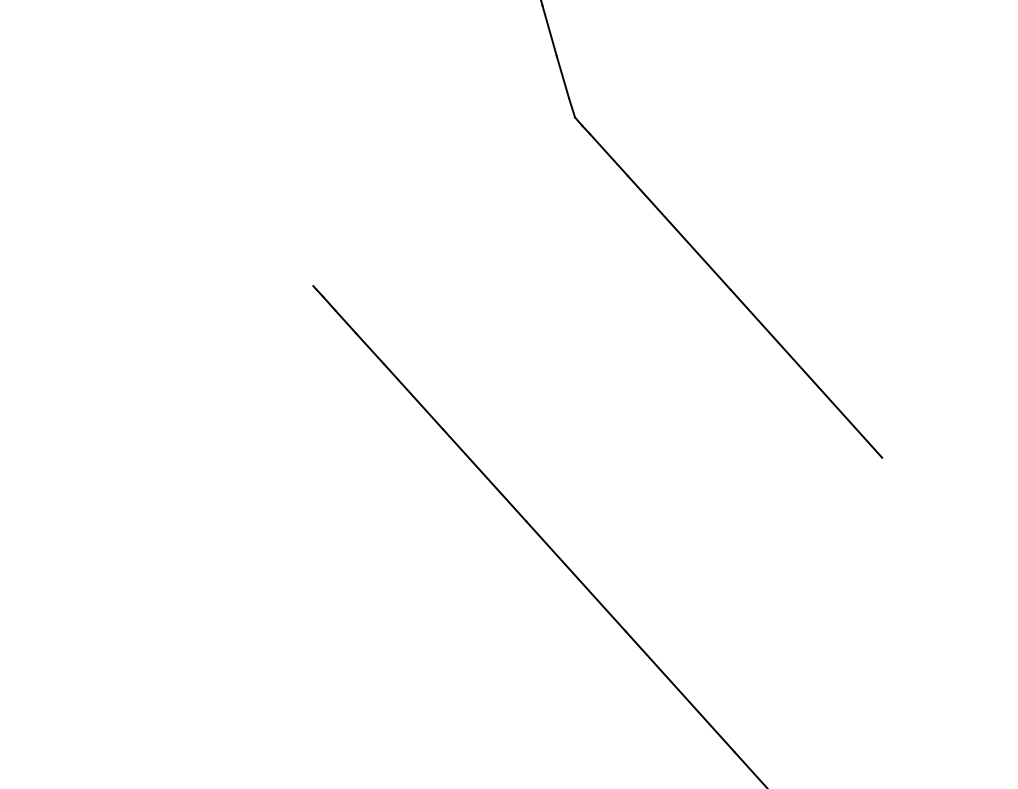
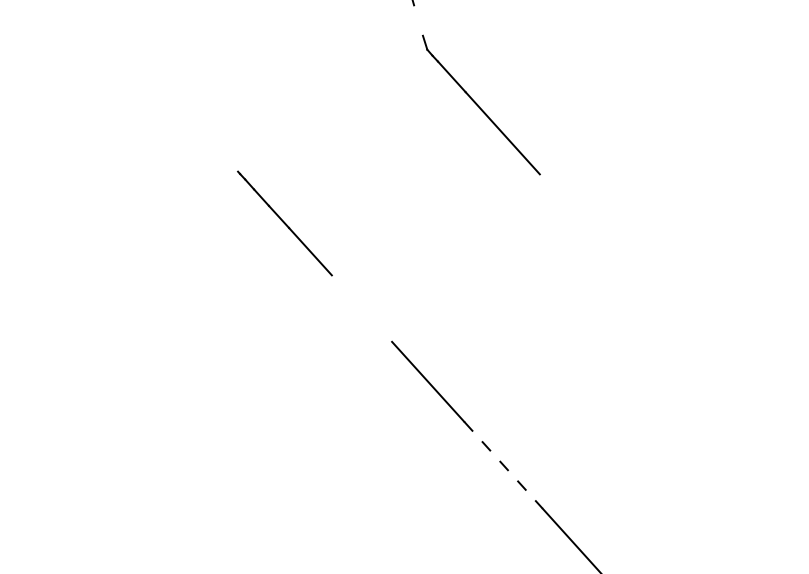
line: (562, 77) -> (418, 20), removed
line: (806, 372) -> (594, 234), removed
line: (484, 475) -> (361, 308), removed
line: (680, 692) -> (503, 465), solid -> dashed

